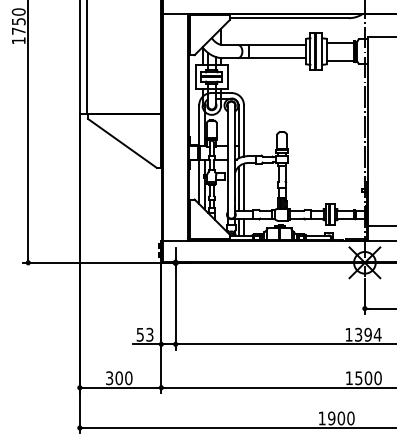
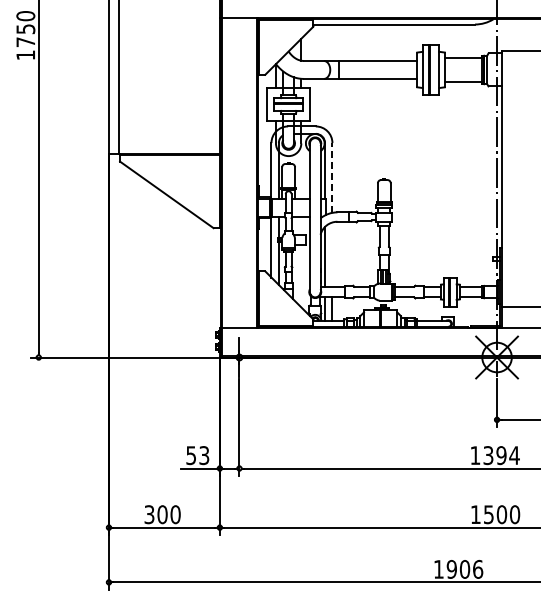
line: (244, 130) -> (332, 177), solid -> dashed
line: (244, 187) -> (332, 254), removed
text: (351, 417) -> (478, 568), 1900 -> 1906

